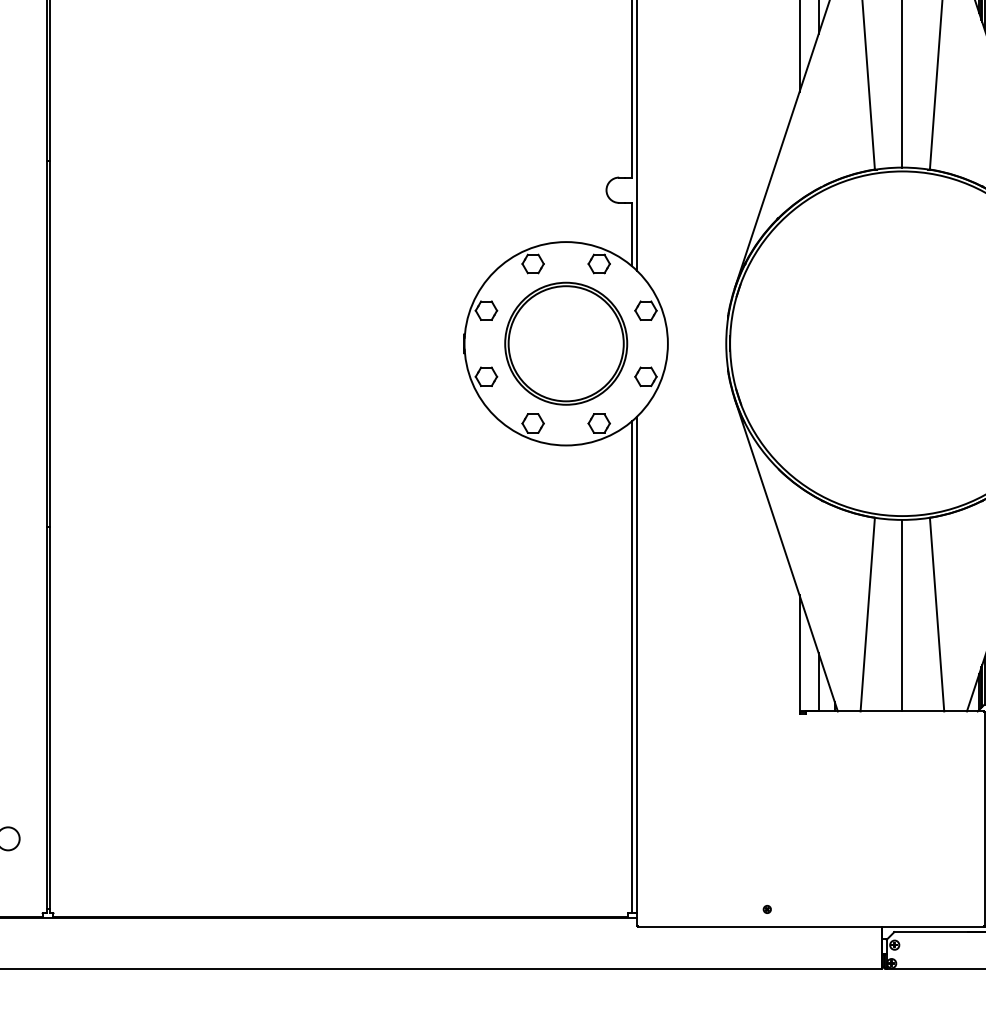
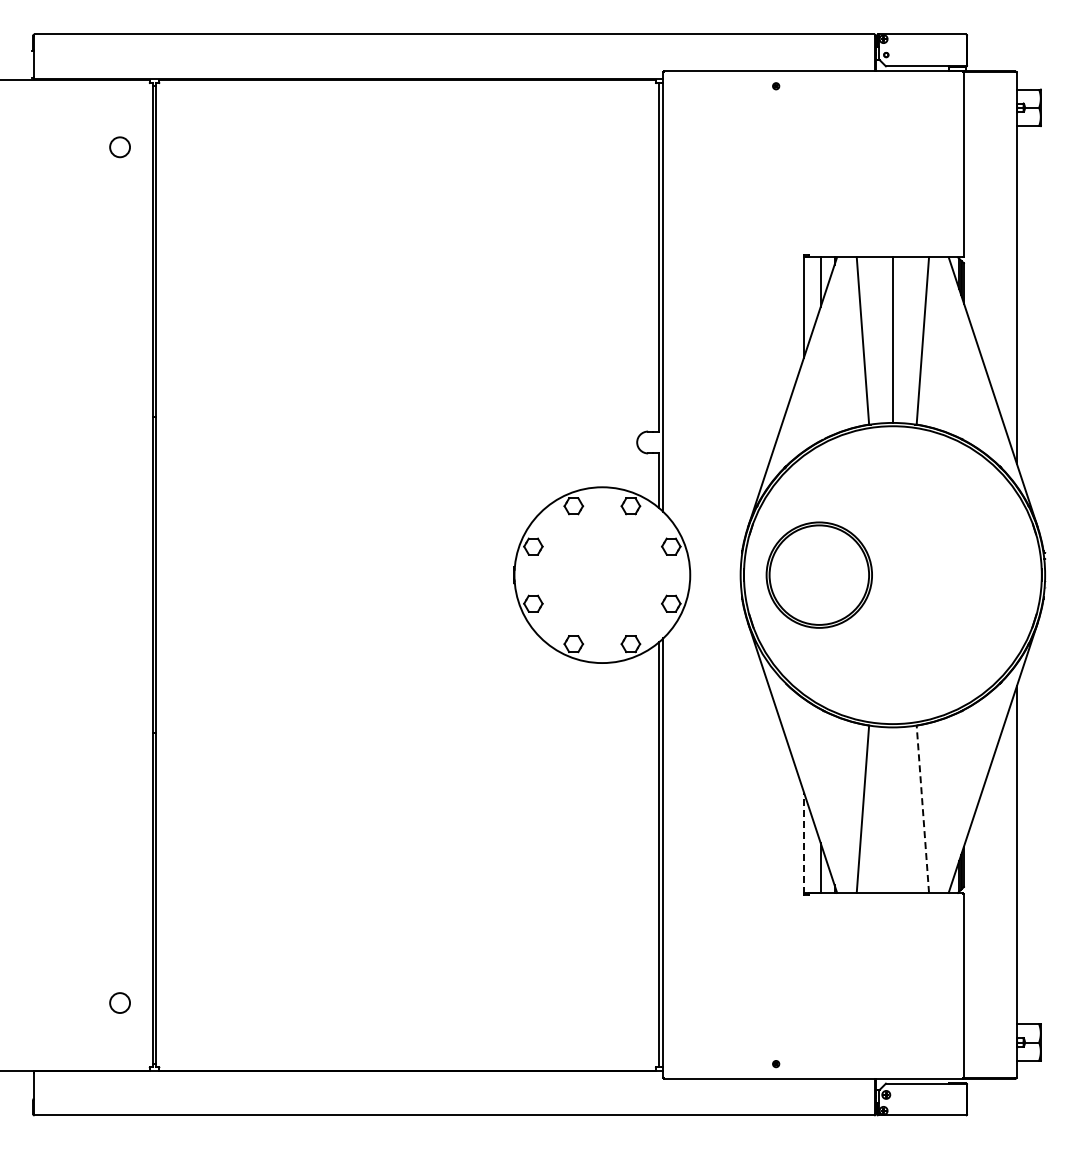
part: (565, 342) -> (818, 574), moved
line: (901, 614) -> (892, 809), removed
line: (936, 614) -> (922, 809), solid -> dashed
line: (800, 654) -> (804, 843), solid -> dashed

